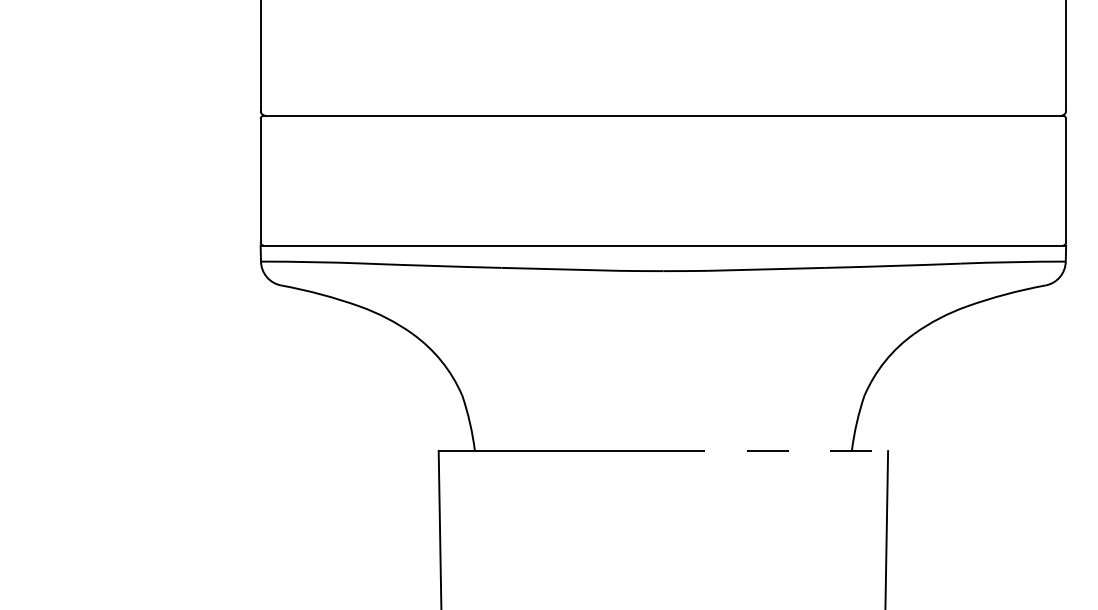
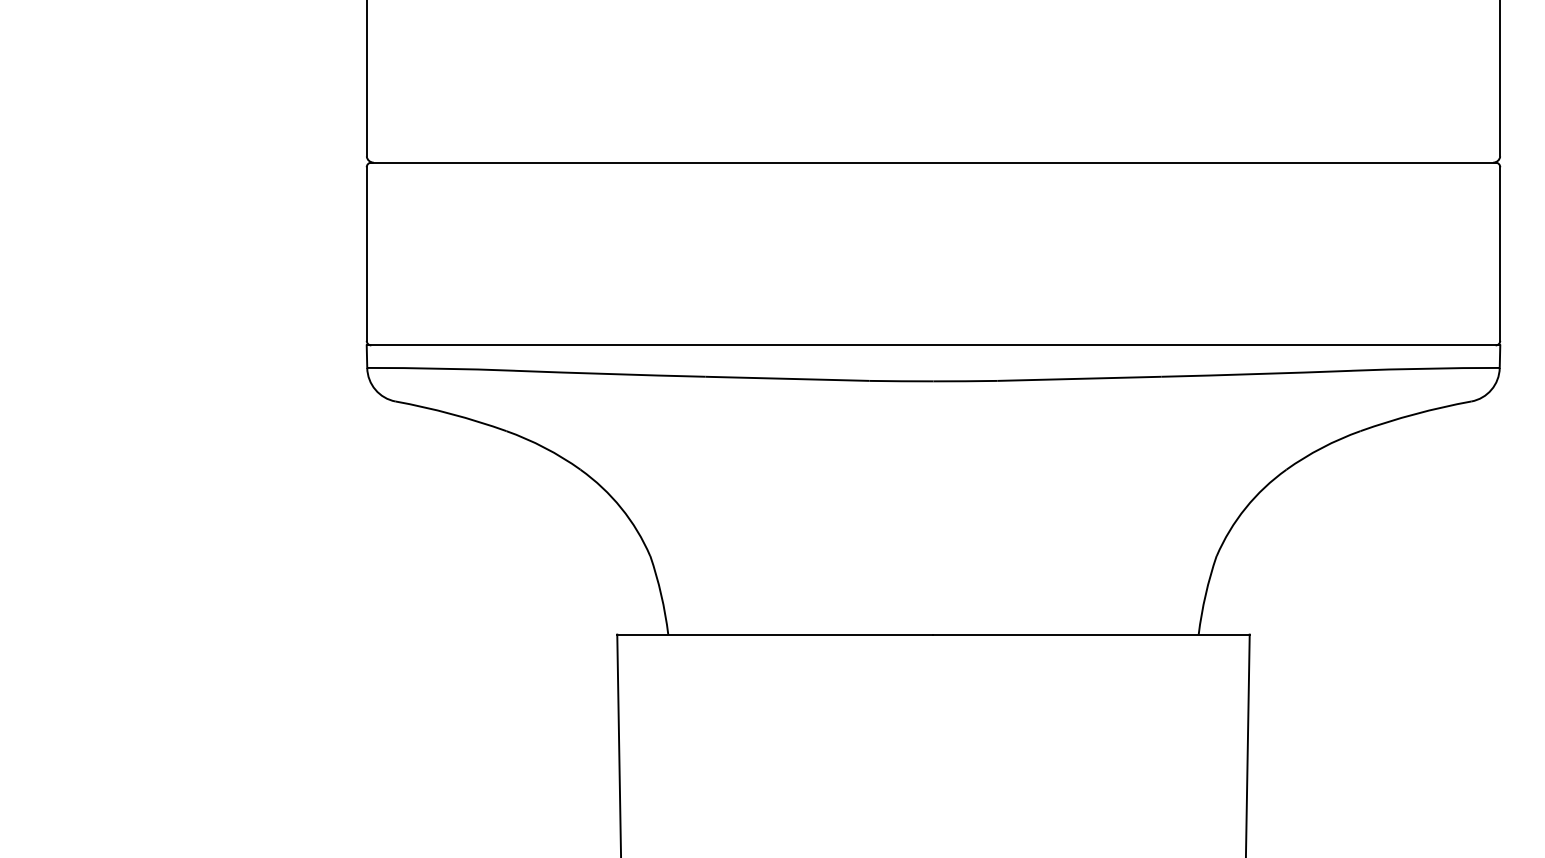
line: (776, 451) -> (1092, 634), dashed -> solid

